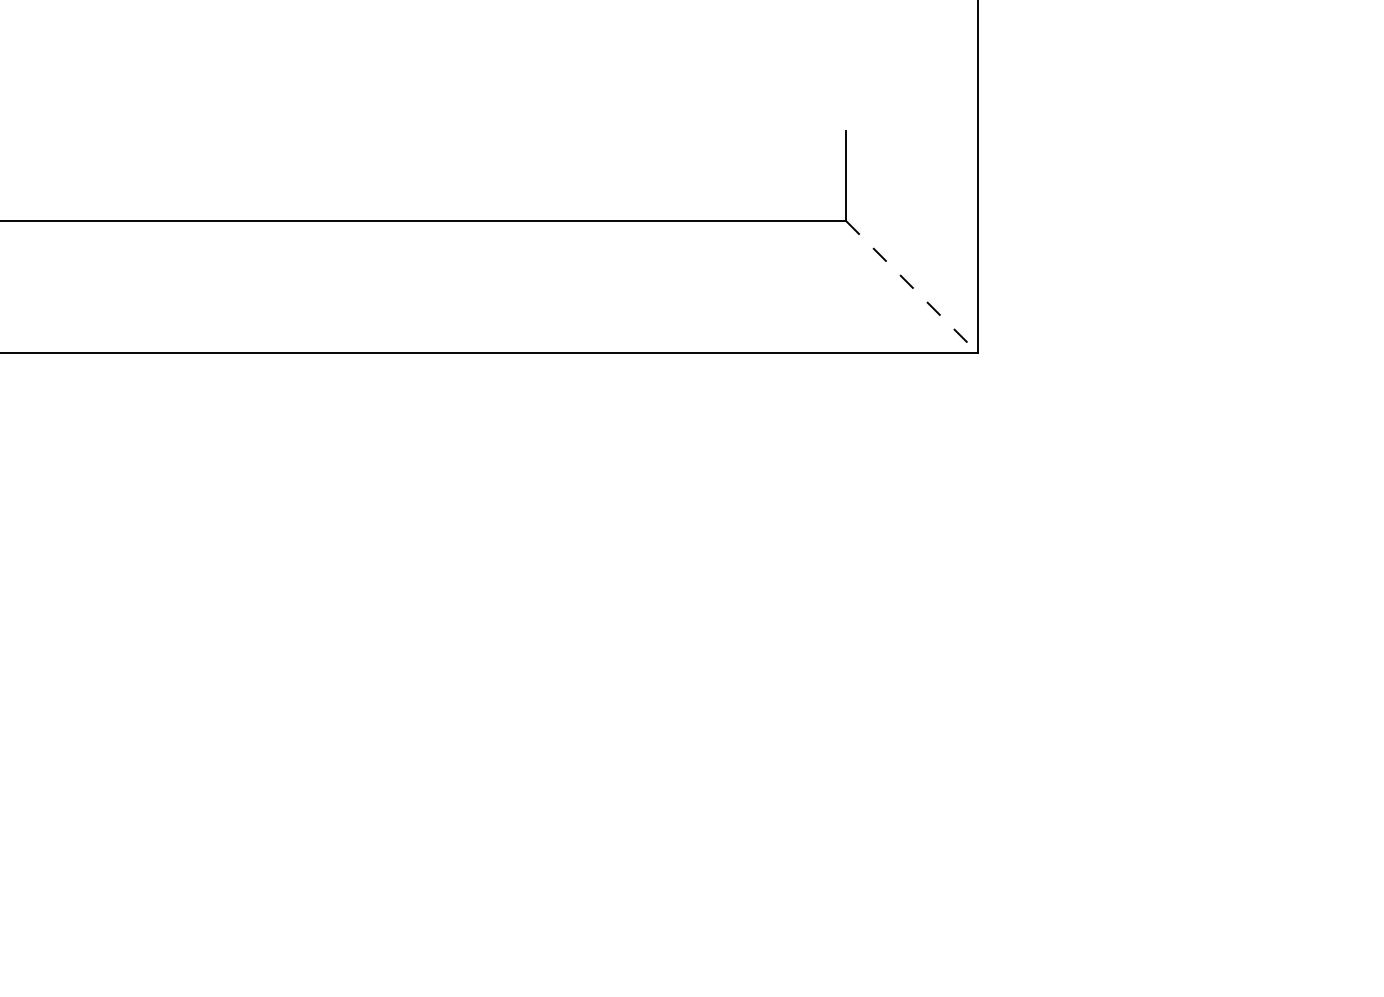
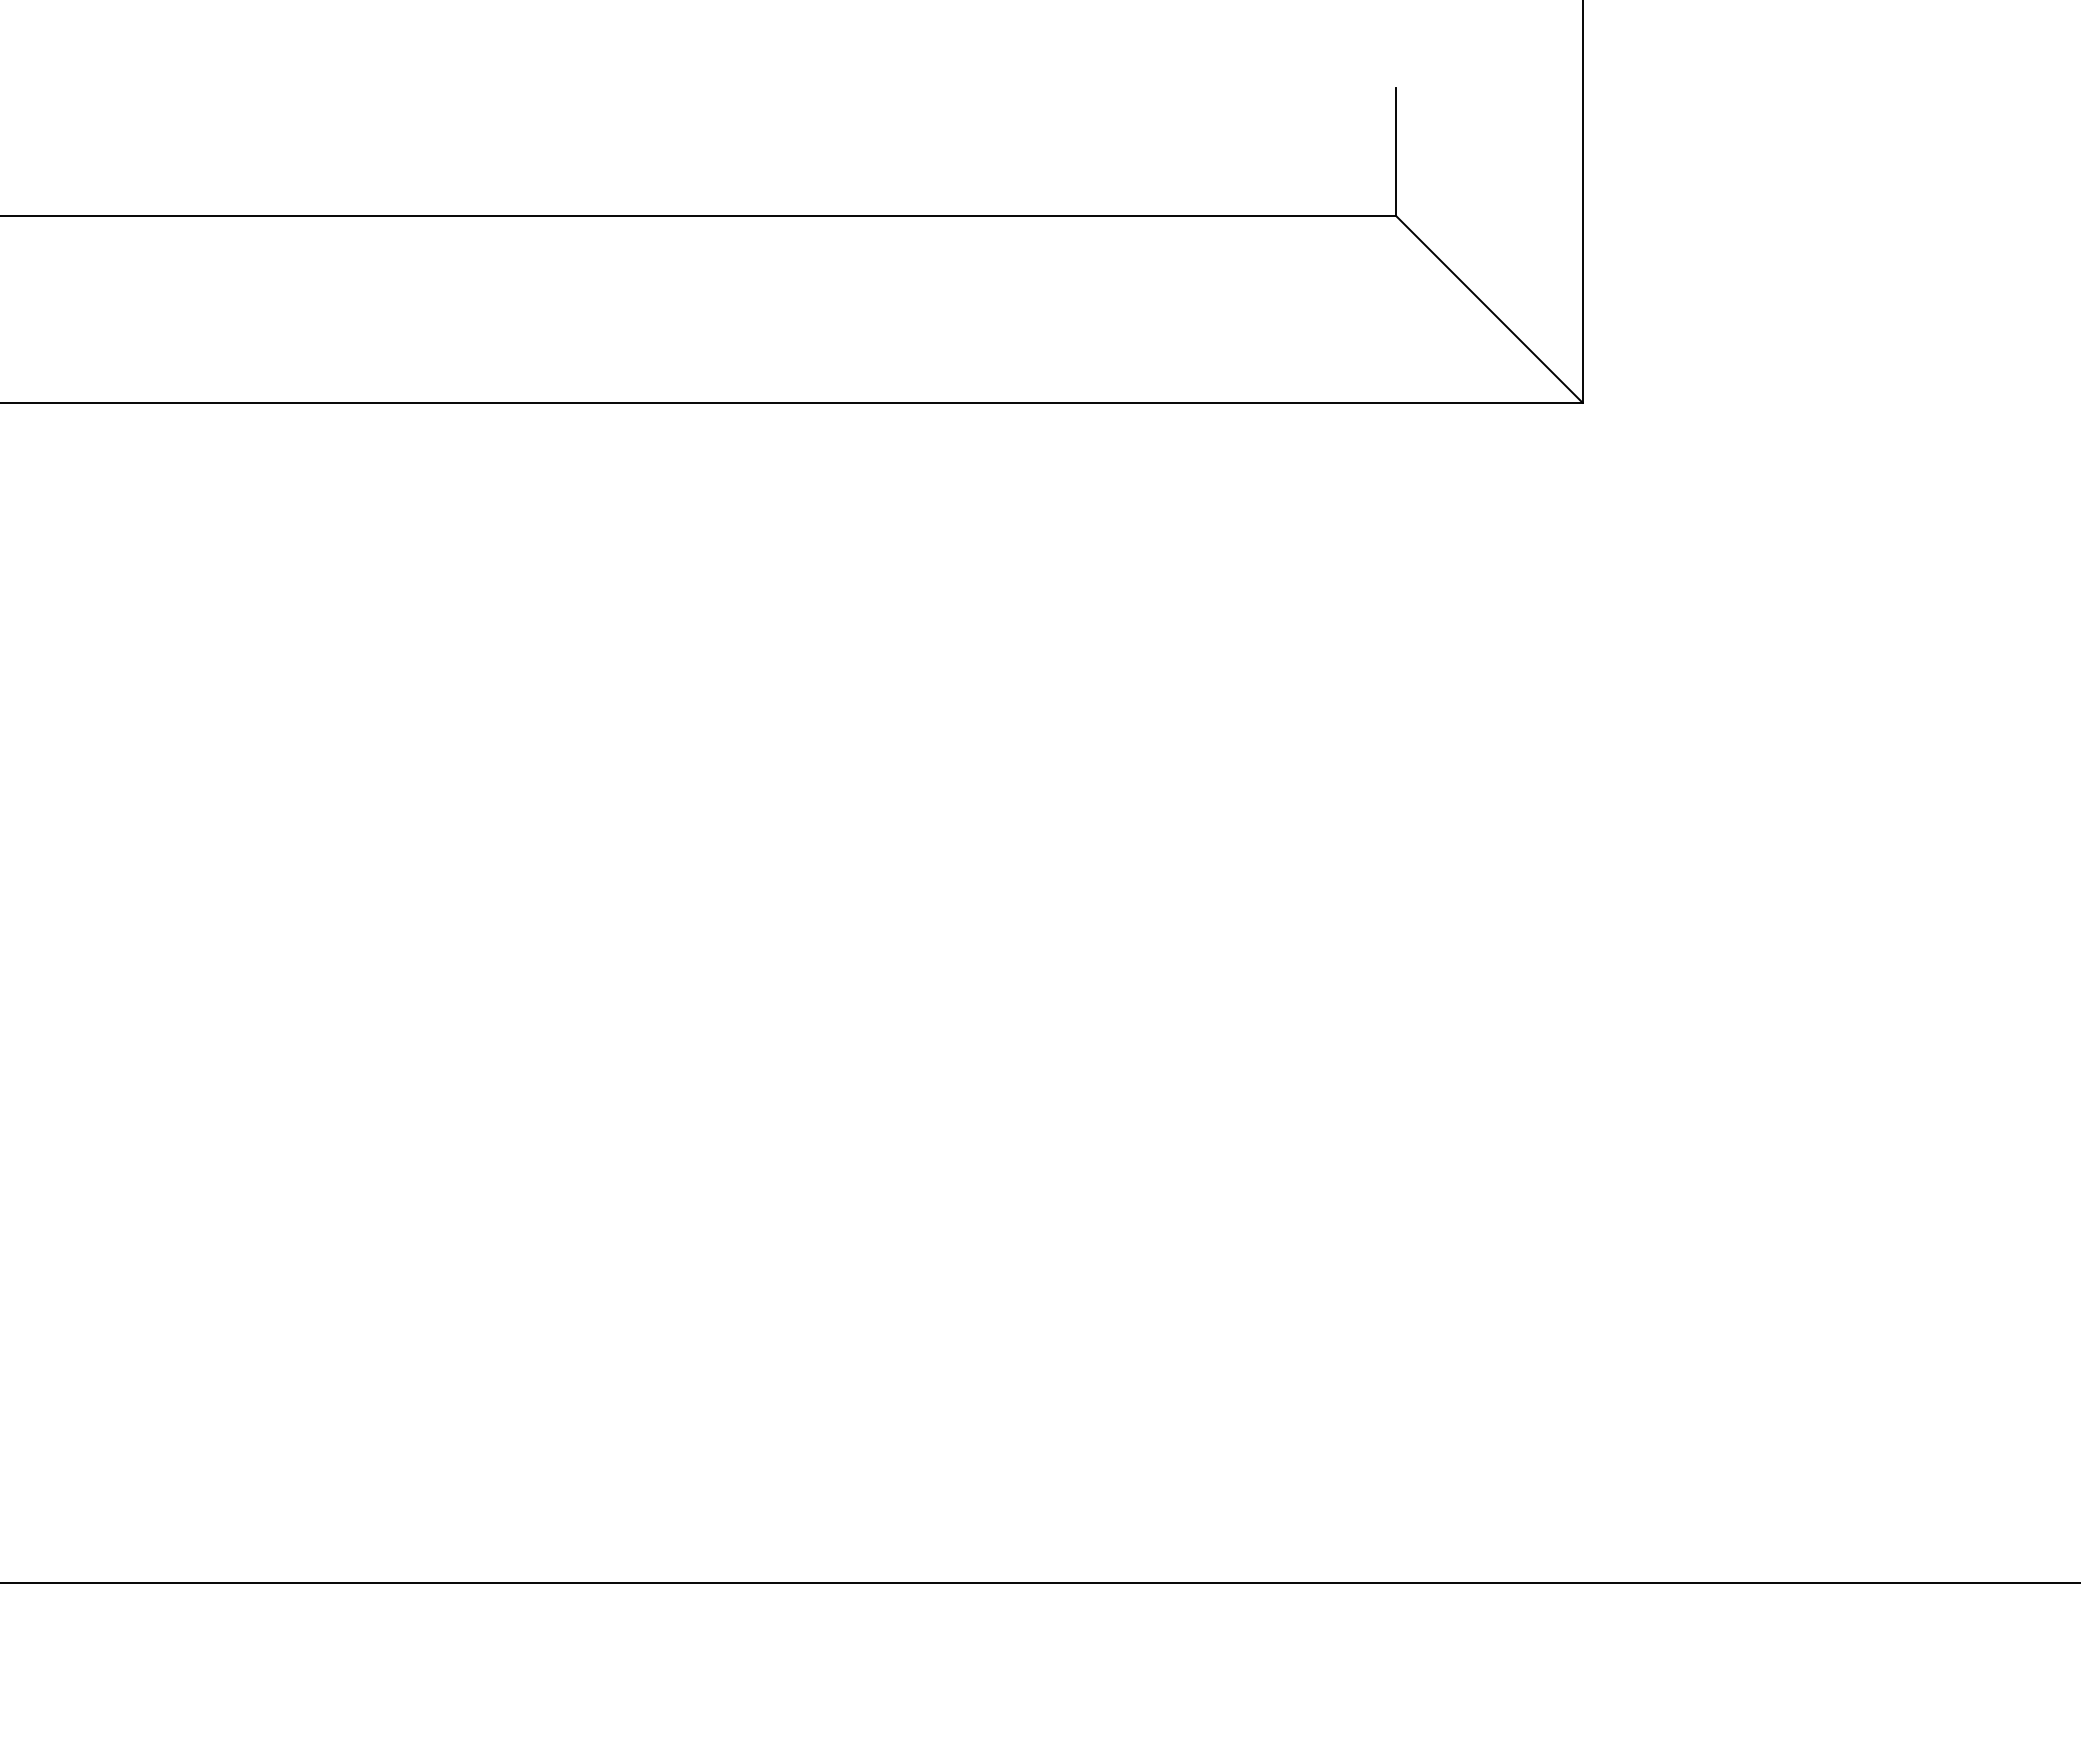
line: (912, 287) -> (1489, 309), dashed -> solid

